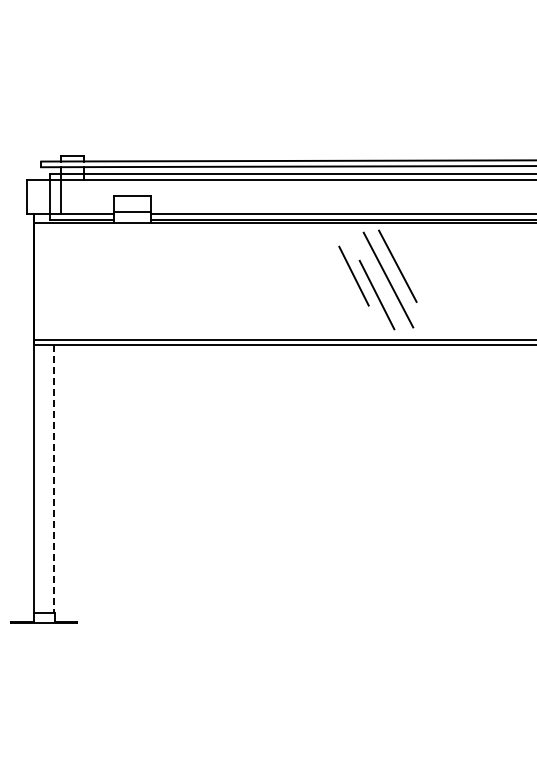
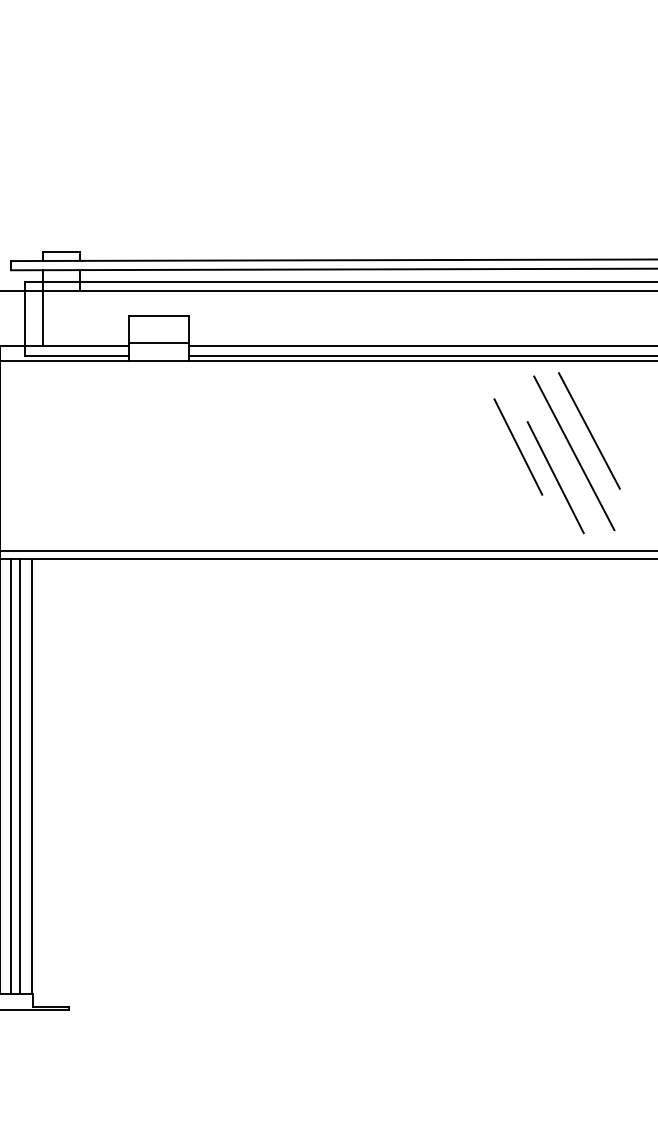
line: (41, 479) -> (11, 776), added
line: (47, 479) -> (21, 776), added
line: (54, 479) -> (32, 776), dashed -> solid

